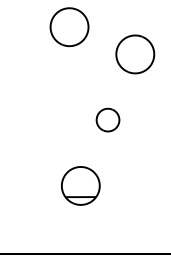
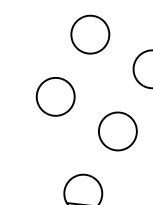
part: (42, 92) -> (55, 96), added
part: (107, 119) -> (117, 130), size x1.67

